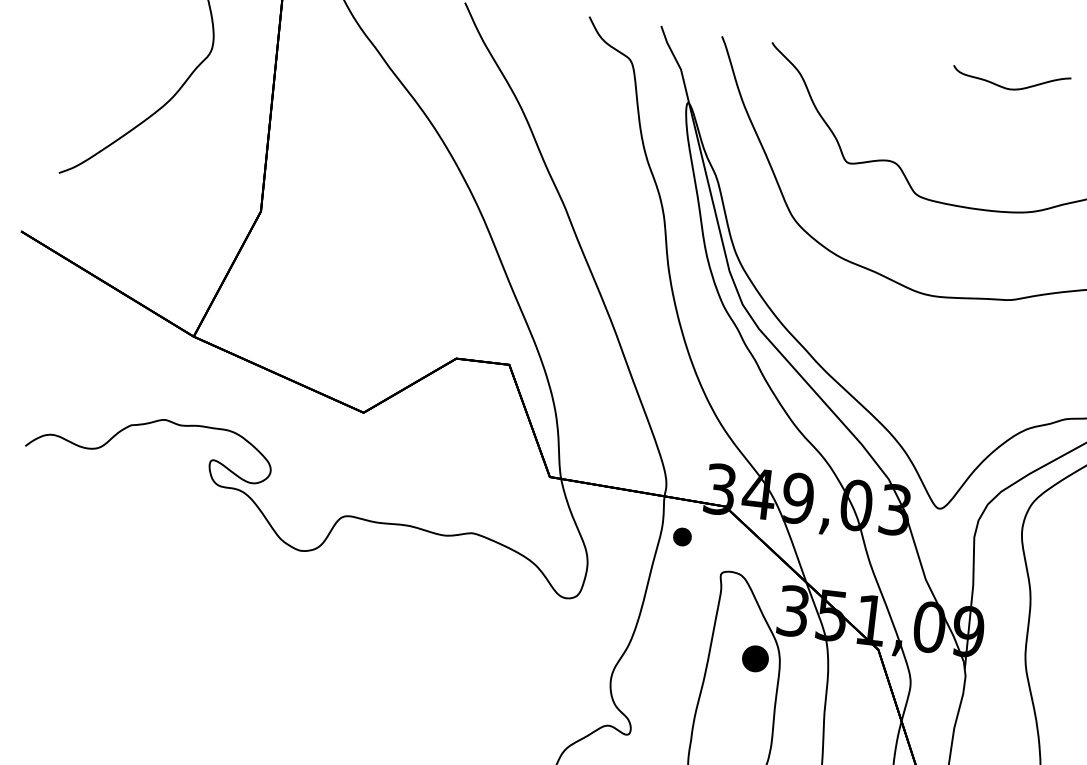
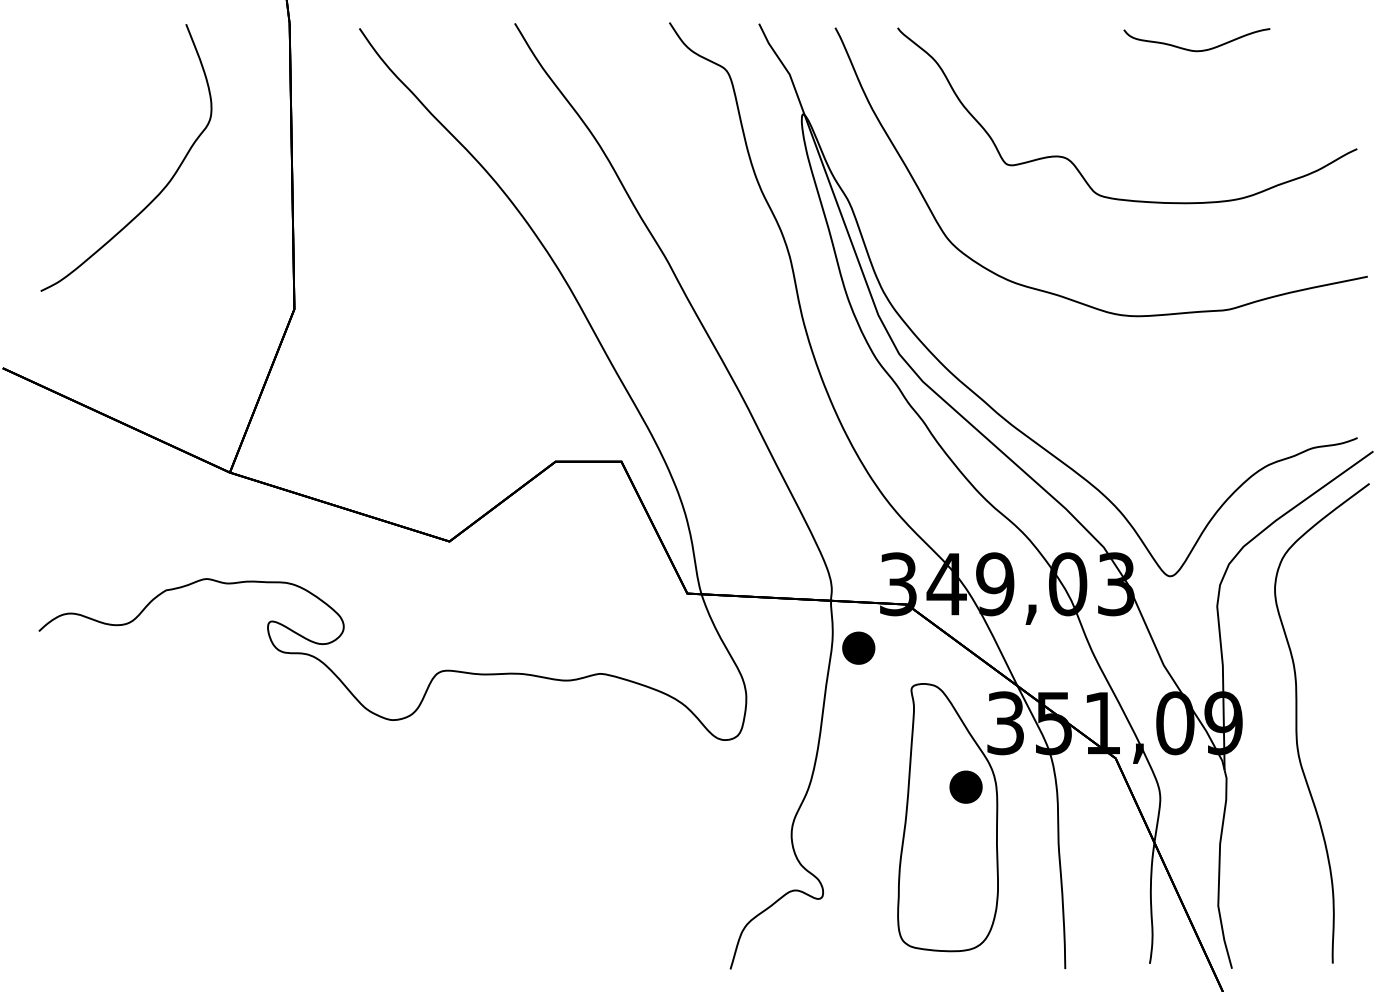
part: (682, 536) -> (858, 647), size x1.43

